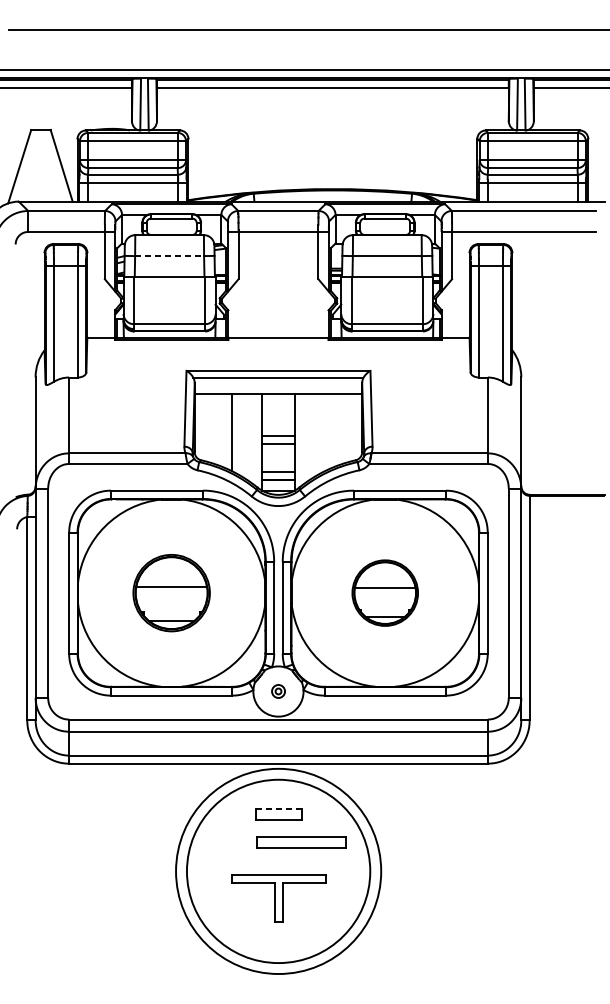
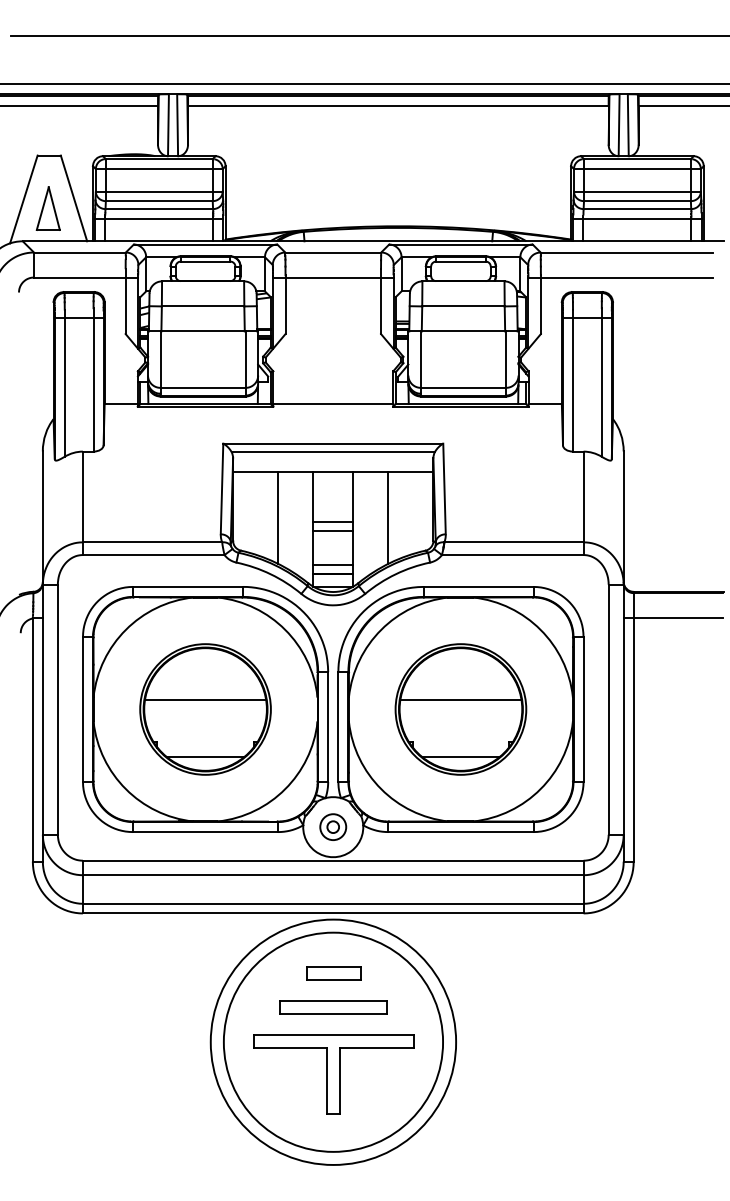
part: (39, 174) -> (47, 208), added
line: (169, 256) -> (203, 306), dashed -> solid
line: (324, 432) -> (388, 517), added
line: (562, 517) -> (672, 618), added
part: (171, 593) -> (205, 709), size x1.43
part: (384, 593) -> (460, 709), size x1.67
part: (278, 690) -> (333, 826), size x1.67
line: (278, 808) -> (333, 967), dashed -> solid
part: (301, 842) -> (333, 1007), moved
part: (278, 898) -> (333, 1074), size x1.43

